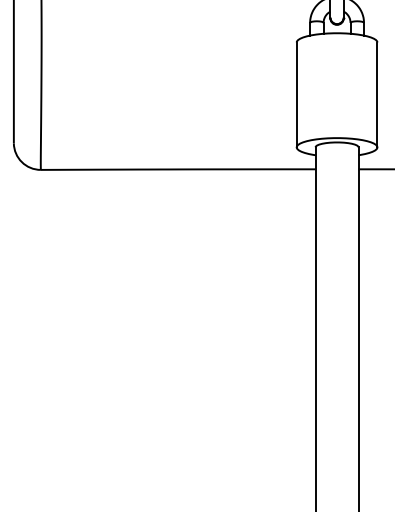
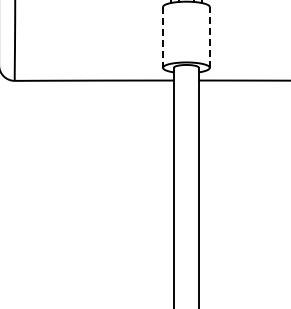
line: (376, 93) -> (209, 36), solid -> dashed
line: (297, 95) -> (163, 37), solid -> dashed

